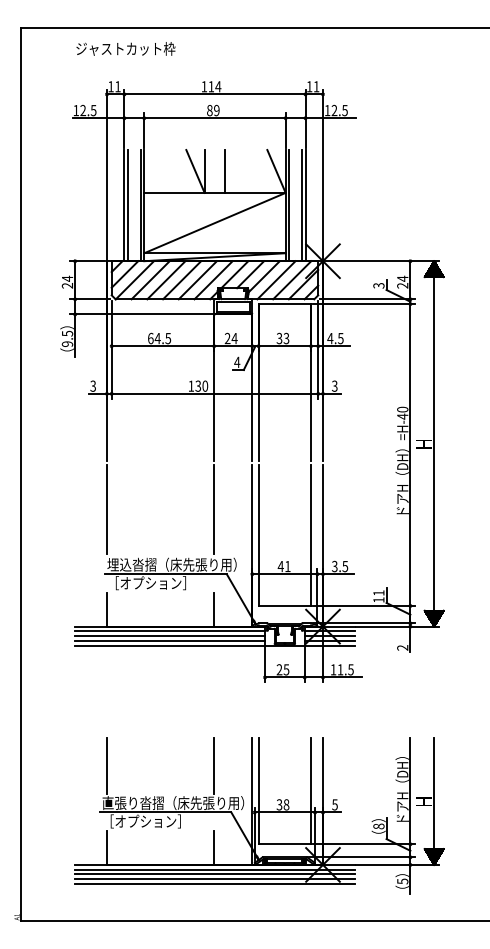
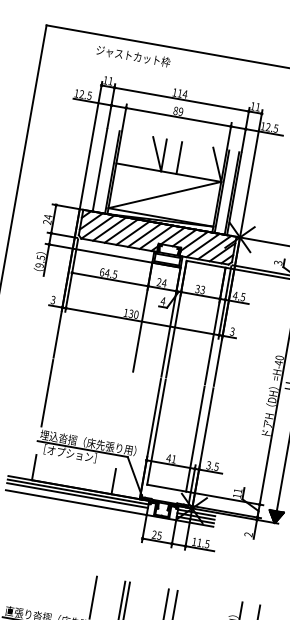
text: (125, 48) -> (133, 55), moved
line: (127, 205) -> (102, 170), removed
line: (214, 509) -> (127, 407), removed
line: (170, 640) -> (77, 498), removed
line: (106, 765) -> (13, 583), removed

